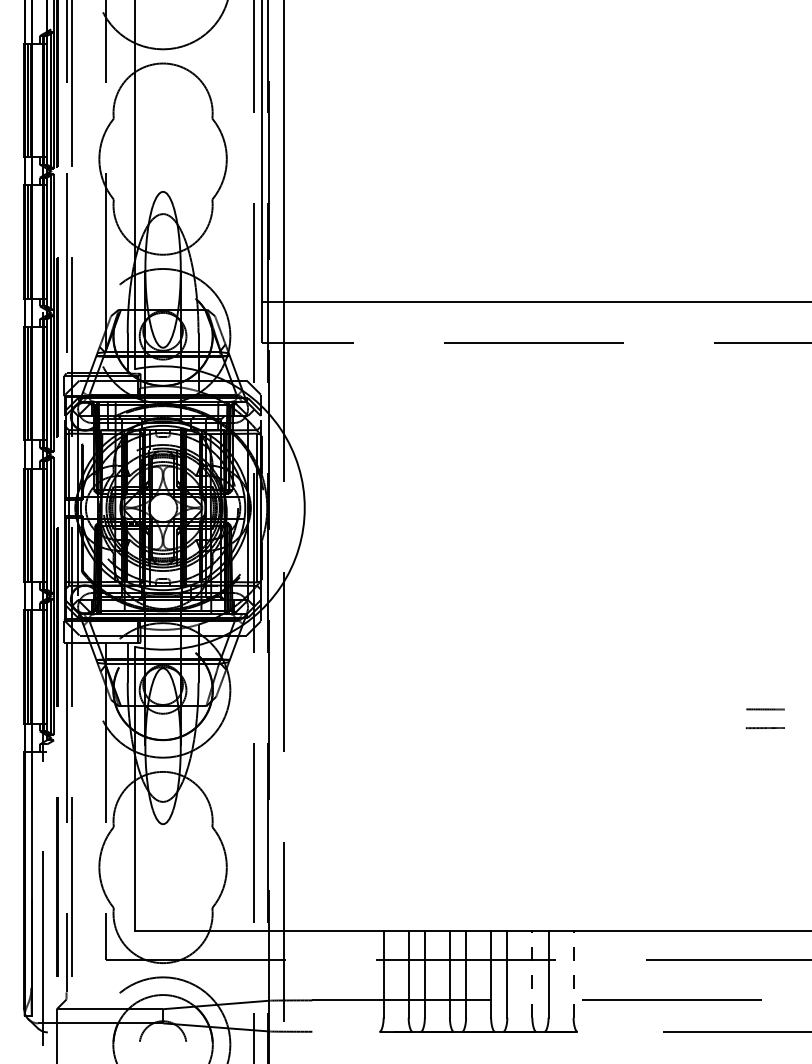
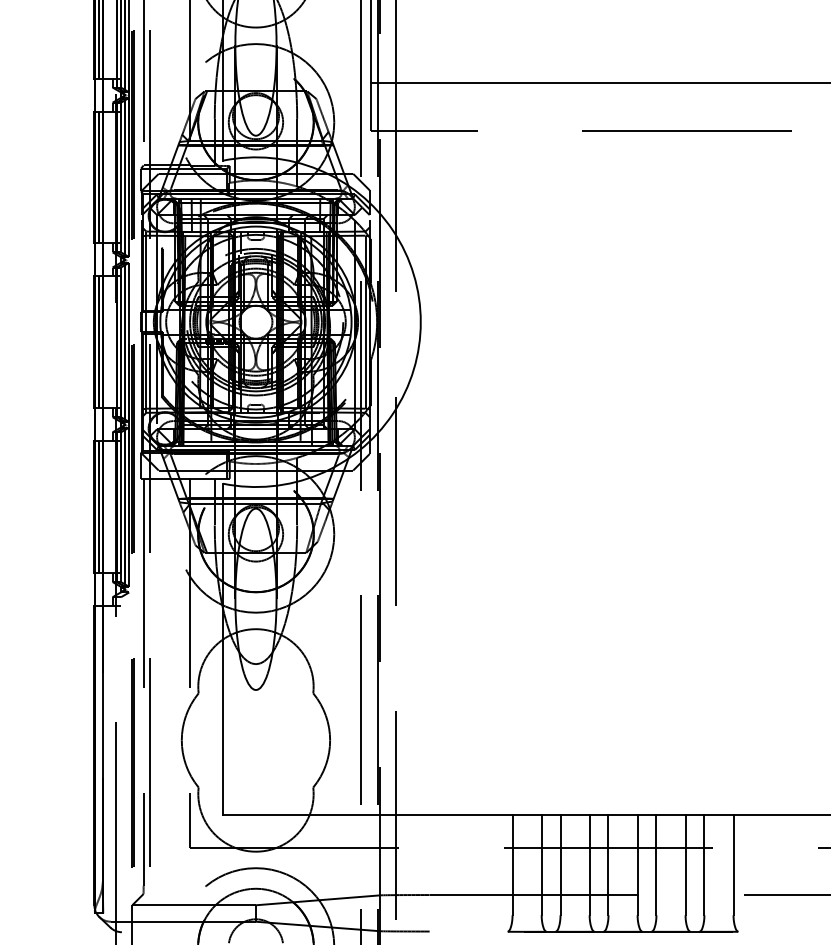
line: (532, 974) -> (685, 864), dashed -> solid
line: (573, 974) -> (733, 864), dashed -> solid

